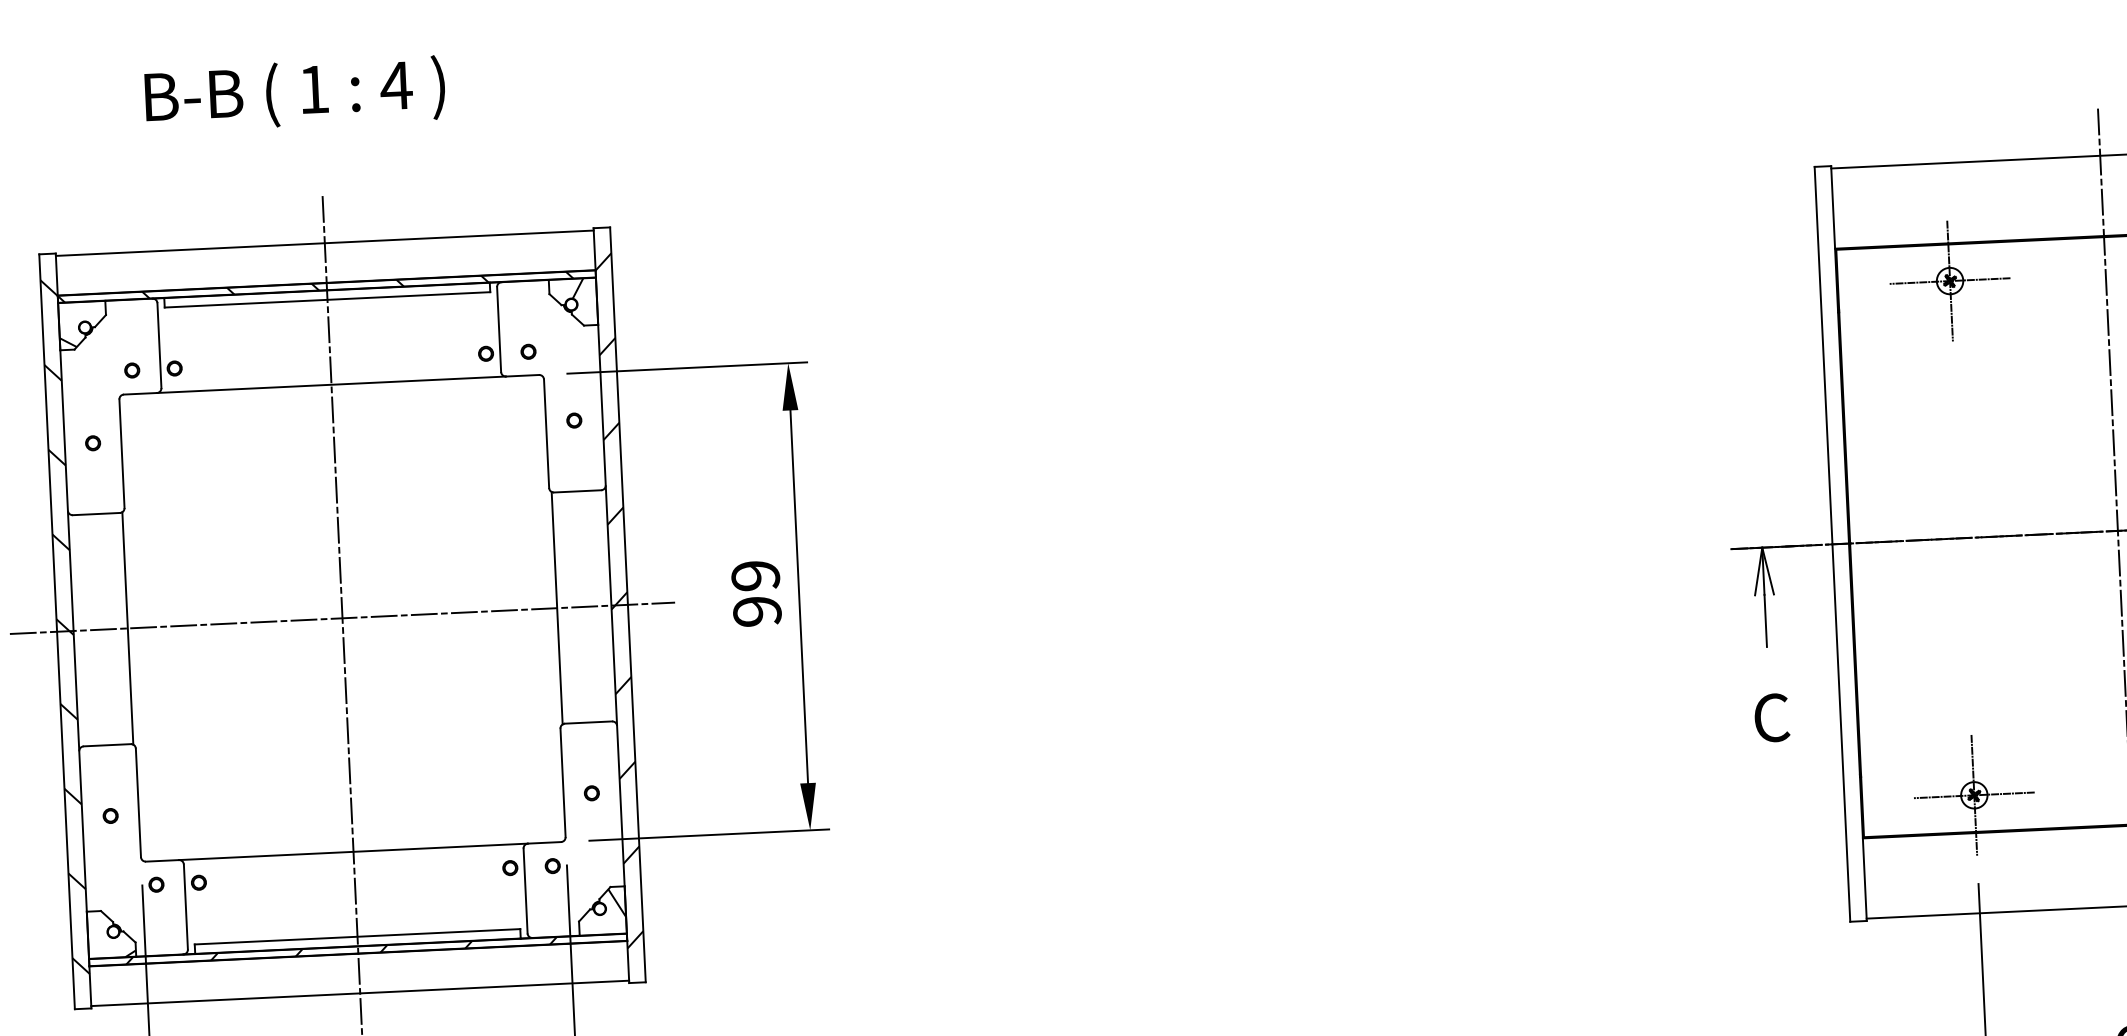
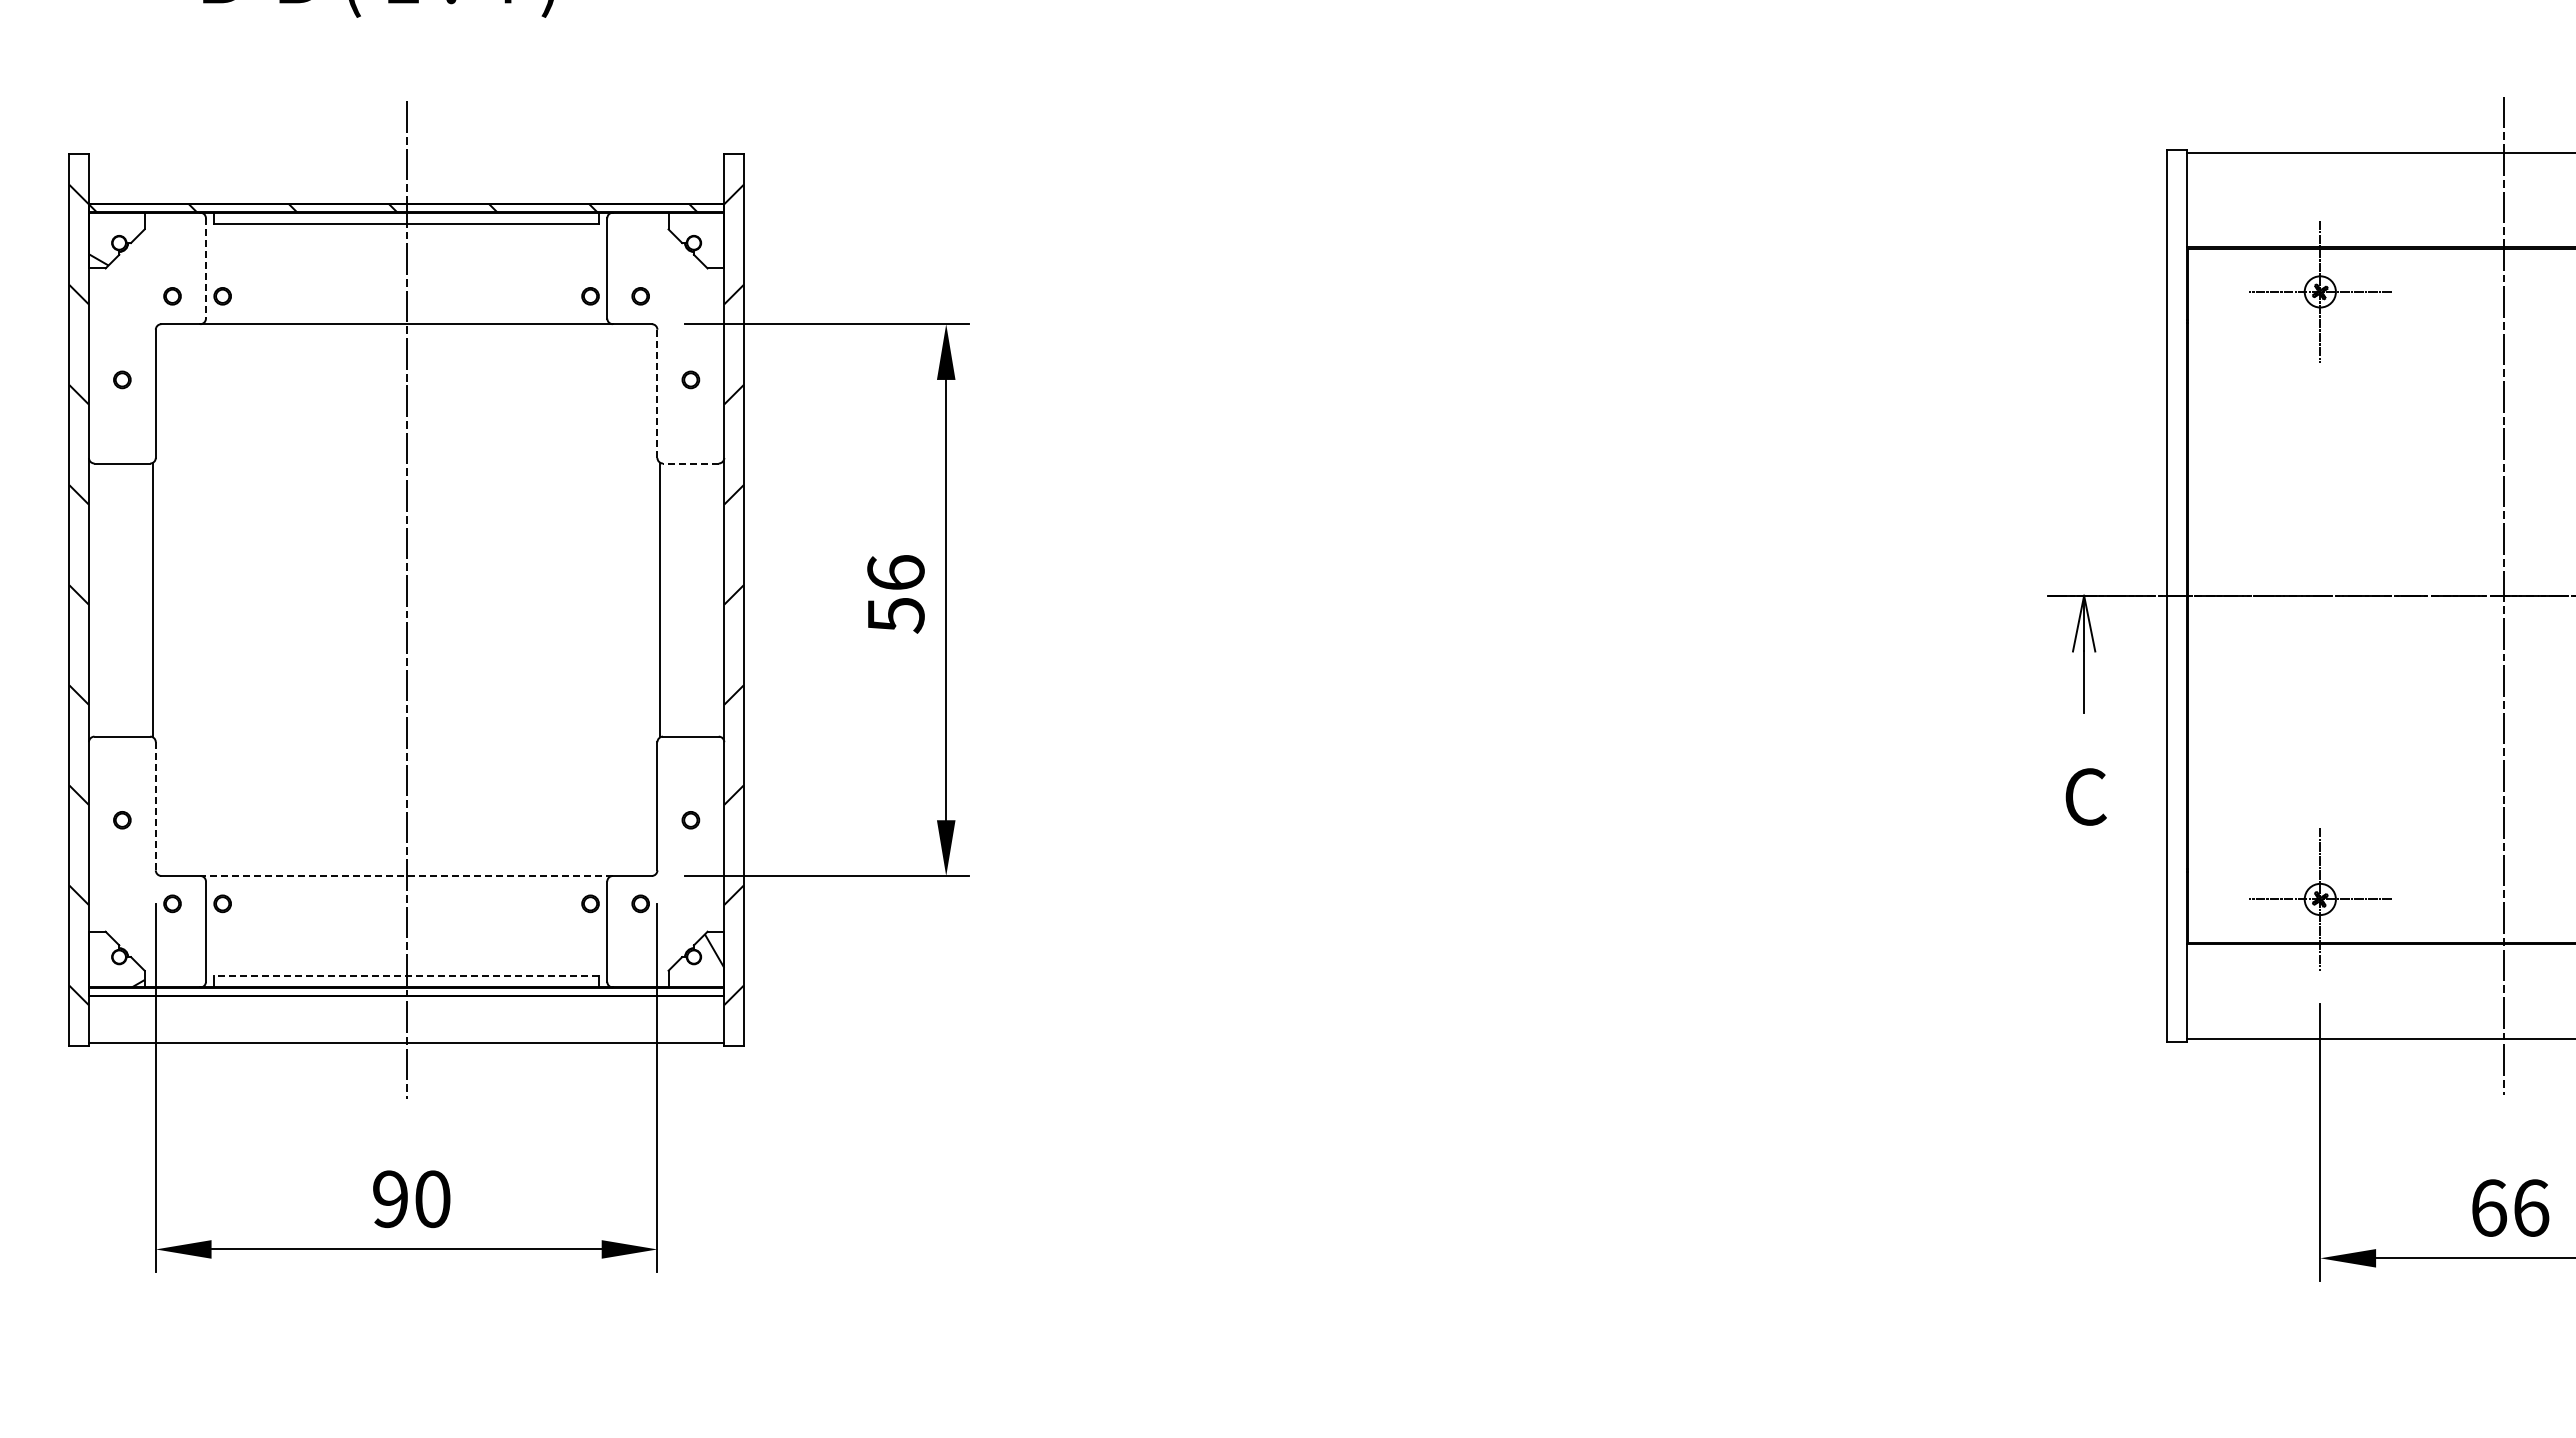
line: (324, 242) -> (406, 156), removed
hatch: (577, 288) -> (702, 224), removed
line: (159, 345) -> (205, 268), solid -> dashed
line: (546, 433) -> (657, 393), solid -> dashed
line: (577, 491) -> (690, 463), solid -> dashed
text: (756, 594) -> (895, 594), 99 -> 56
line: (342, 618) -> (406, 600), removed
line: (138, 803) -> (155, 806), solid -> dashed
line: (353, 851) -> (406, 875), solid -> dashed
line: (357, 936) -> (406, 976), solid -> dashed
hatch: (341, 950) -> (386, 991), removed

